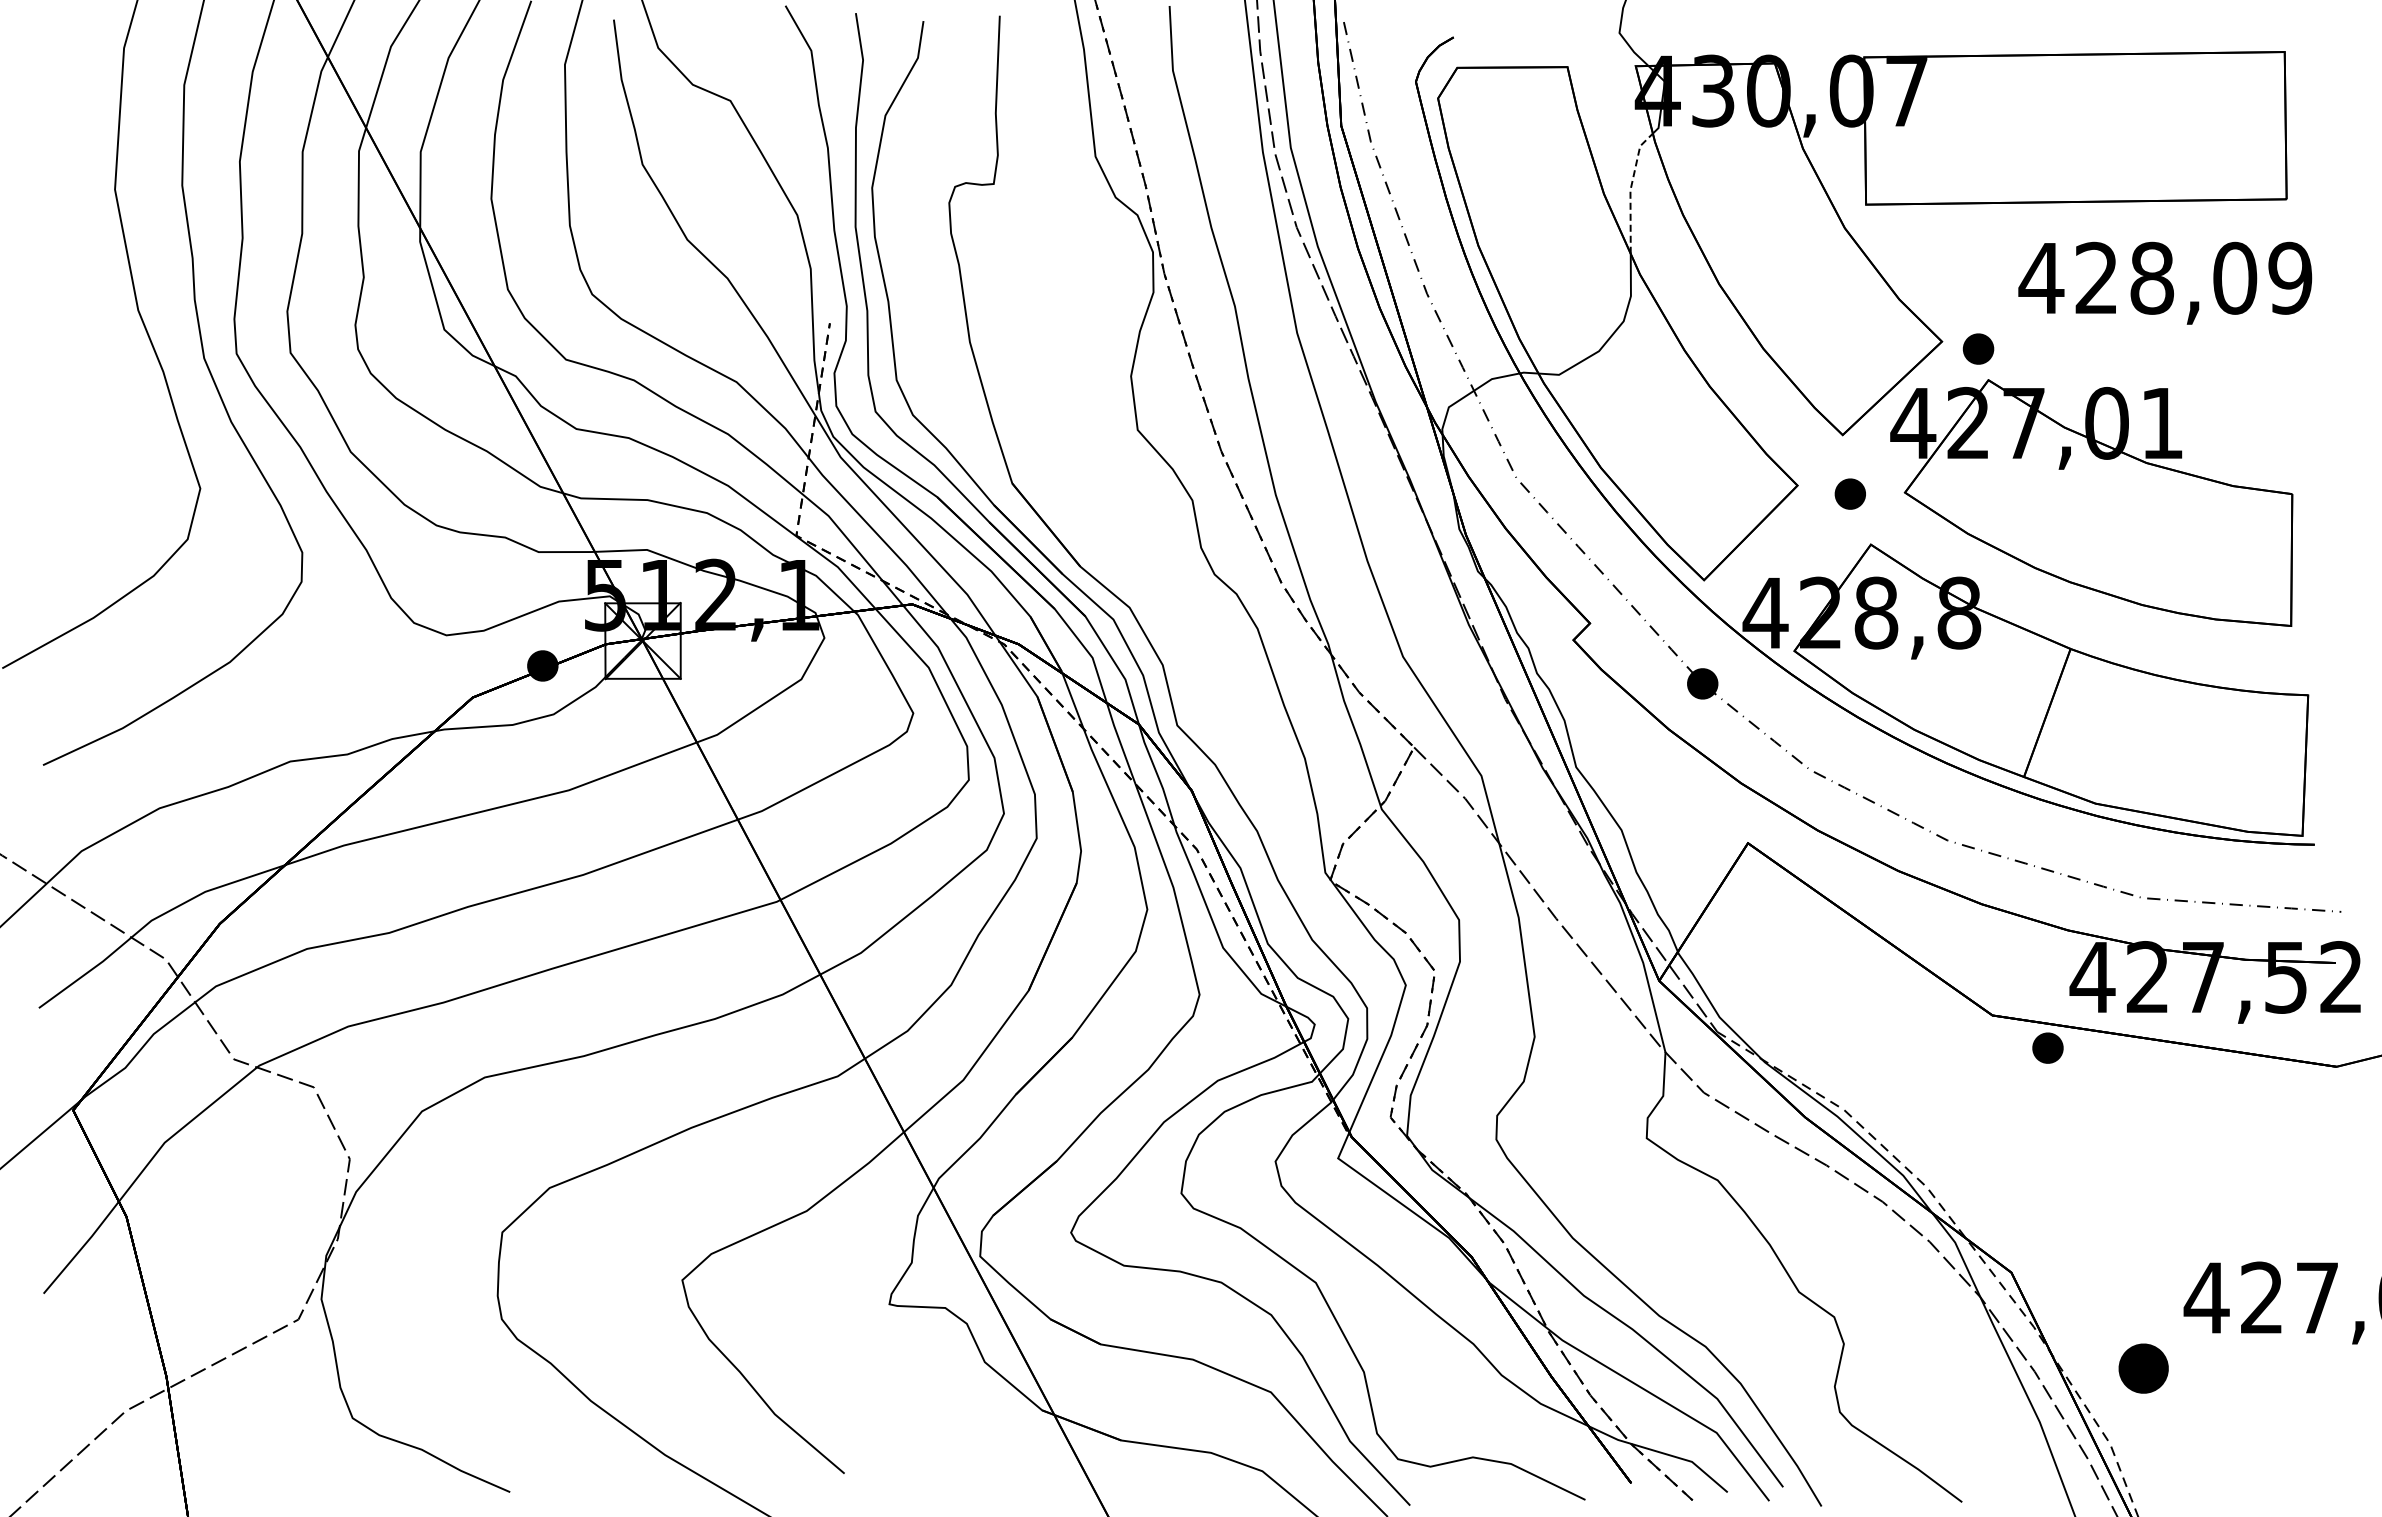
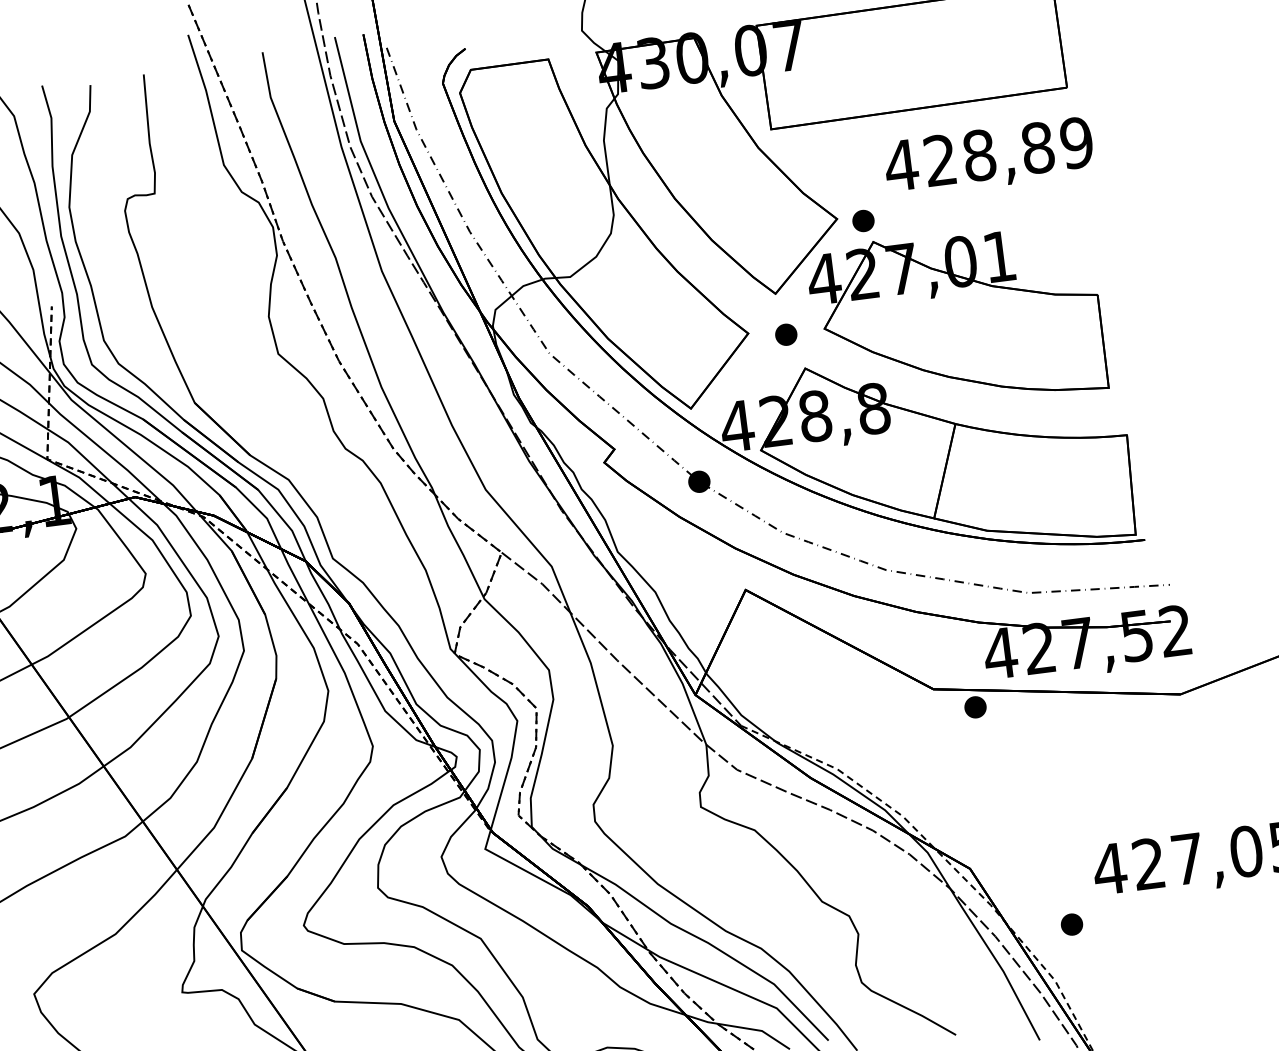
line: (1630, 190) -> (603, 140), dashed -> solid
text: (2235, 278) -> (1038, 148), 428,09 -> 428,89
part: (2143, 1368) -> (1071, 924), size x0.62

